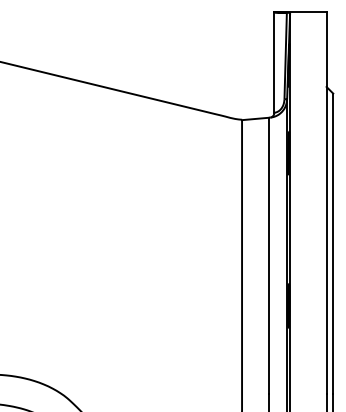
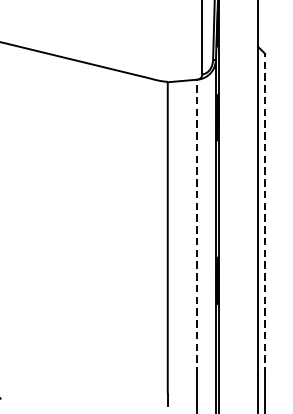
line: (333, 243) -> (265, 214), solid -> dashed
line: (268, 255) -> (196, 226), solid -> dashed

